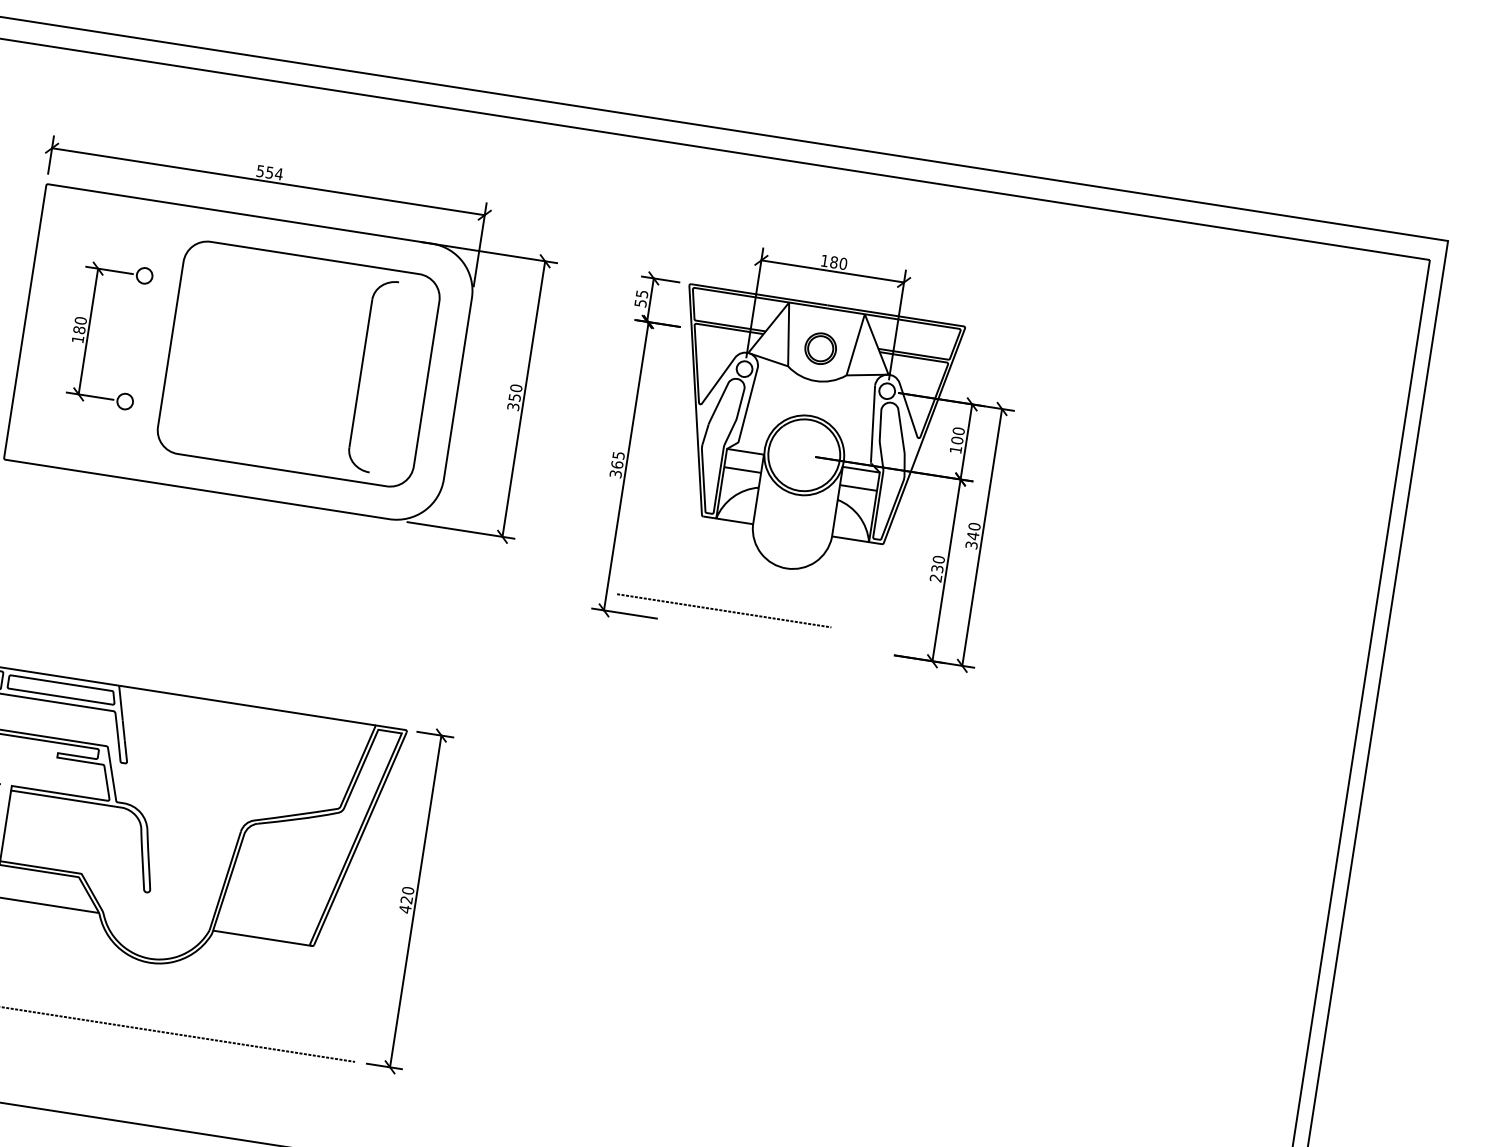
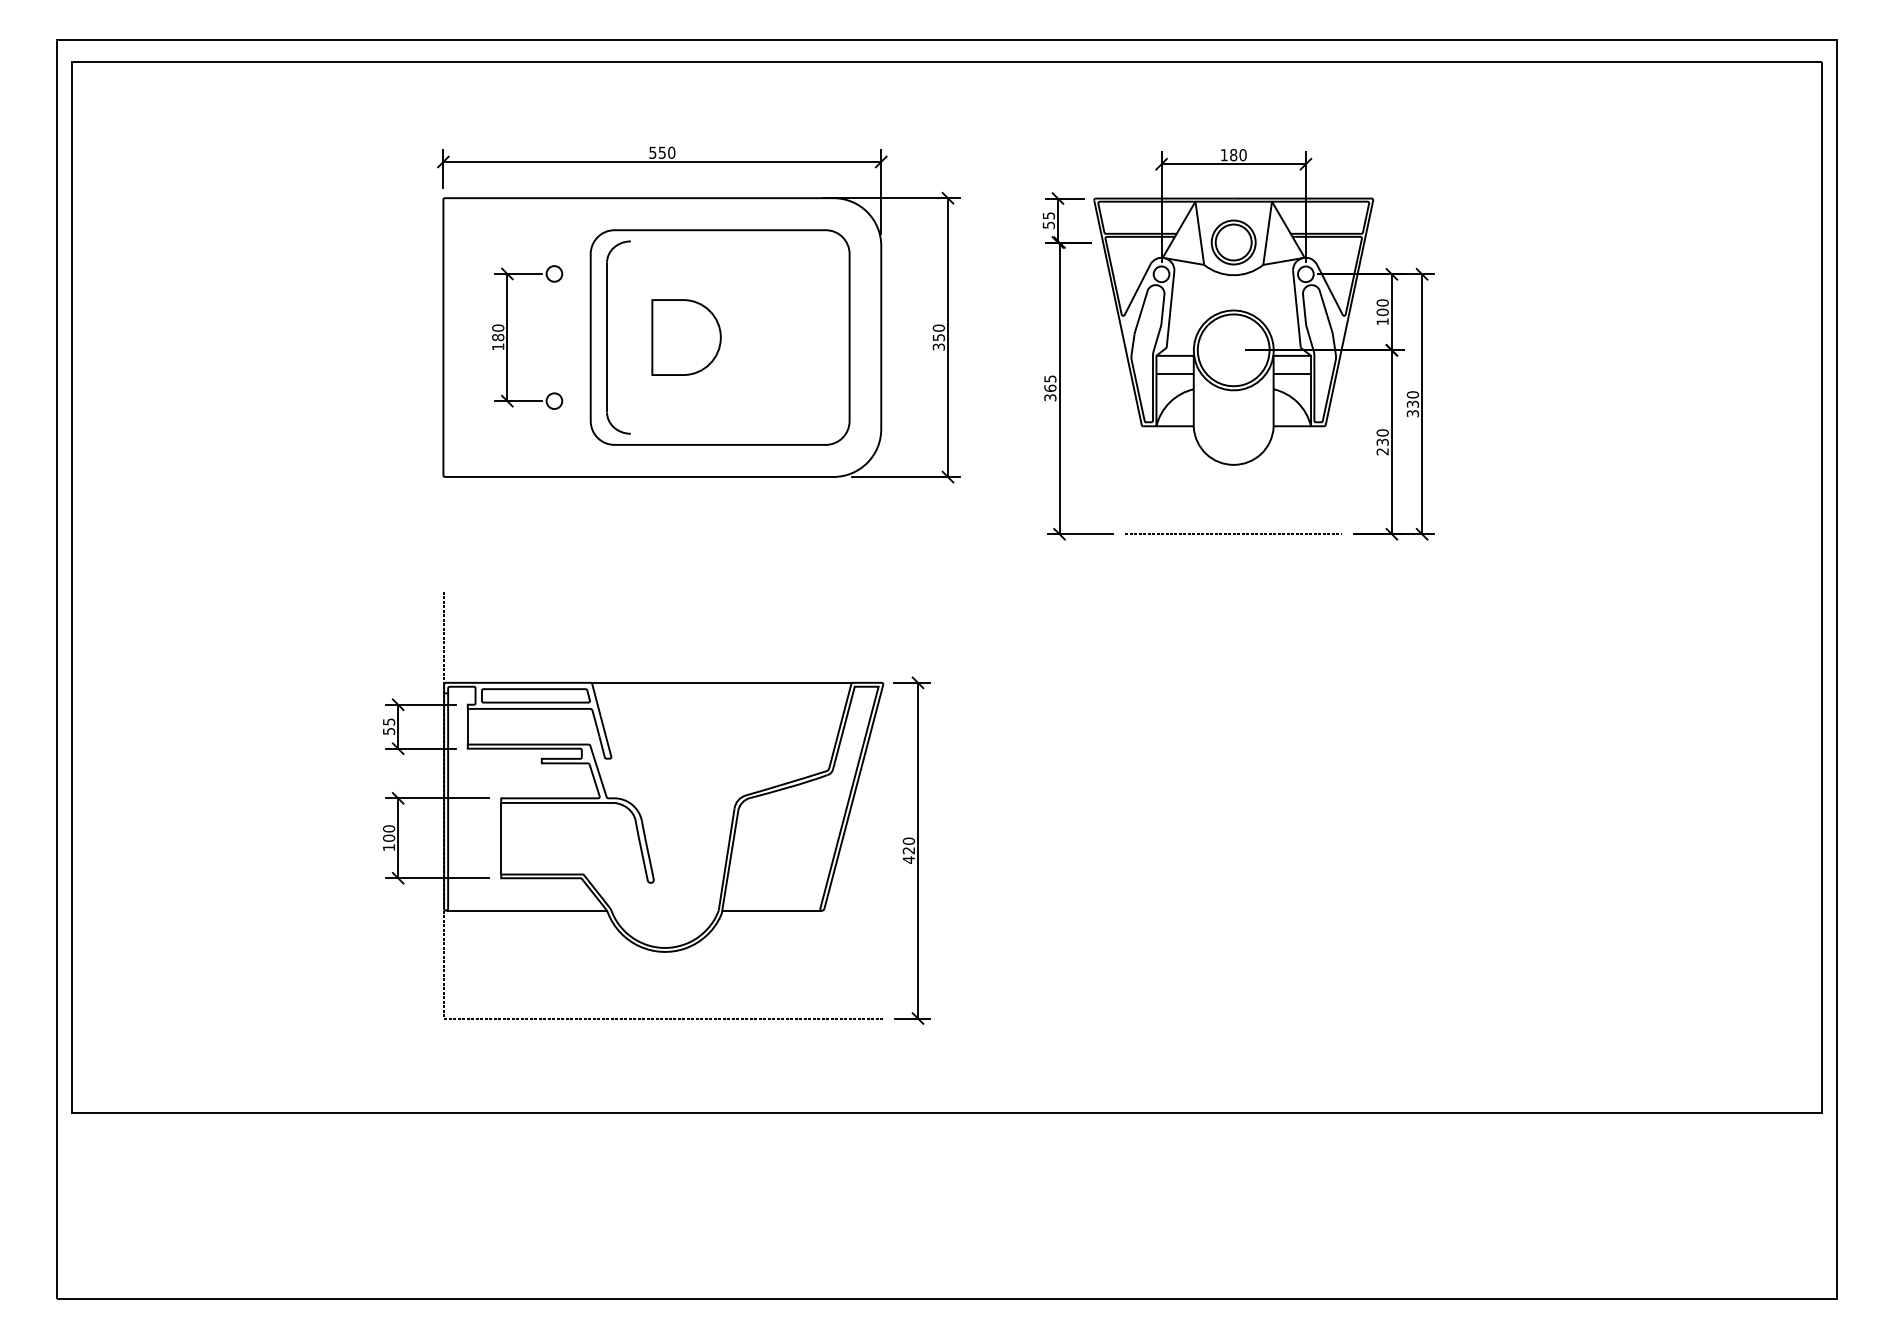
text: (278, 173) -> (671, 152), 554 -> 550
part: (820, 348) -> (1233, 242), size x1.43
part: (265, 358) -> (686, 337), added
part: (361, 373) -> (607, 337), moved
text: (972, 536) -> (1412, 404), 340 -> 330
line: (724, 610) -> (1233, 533), moved

